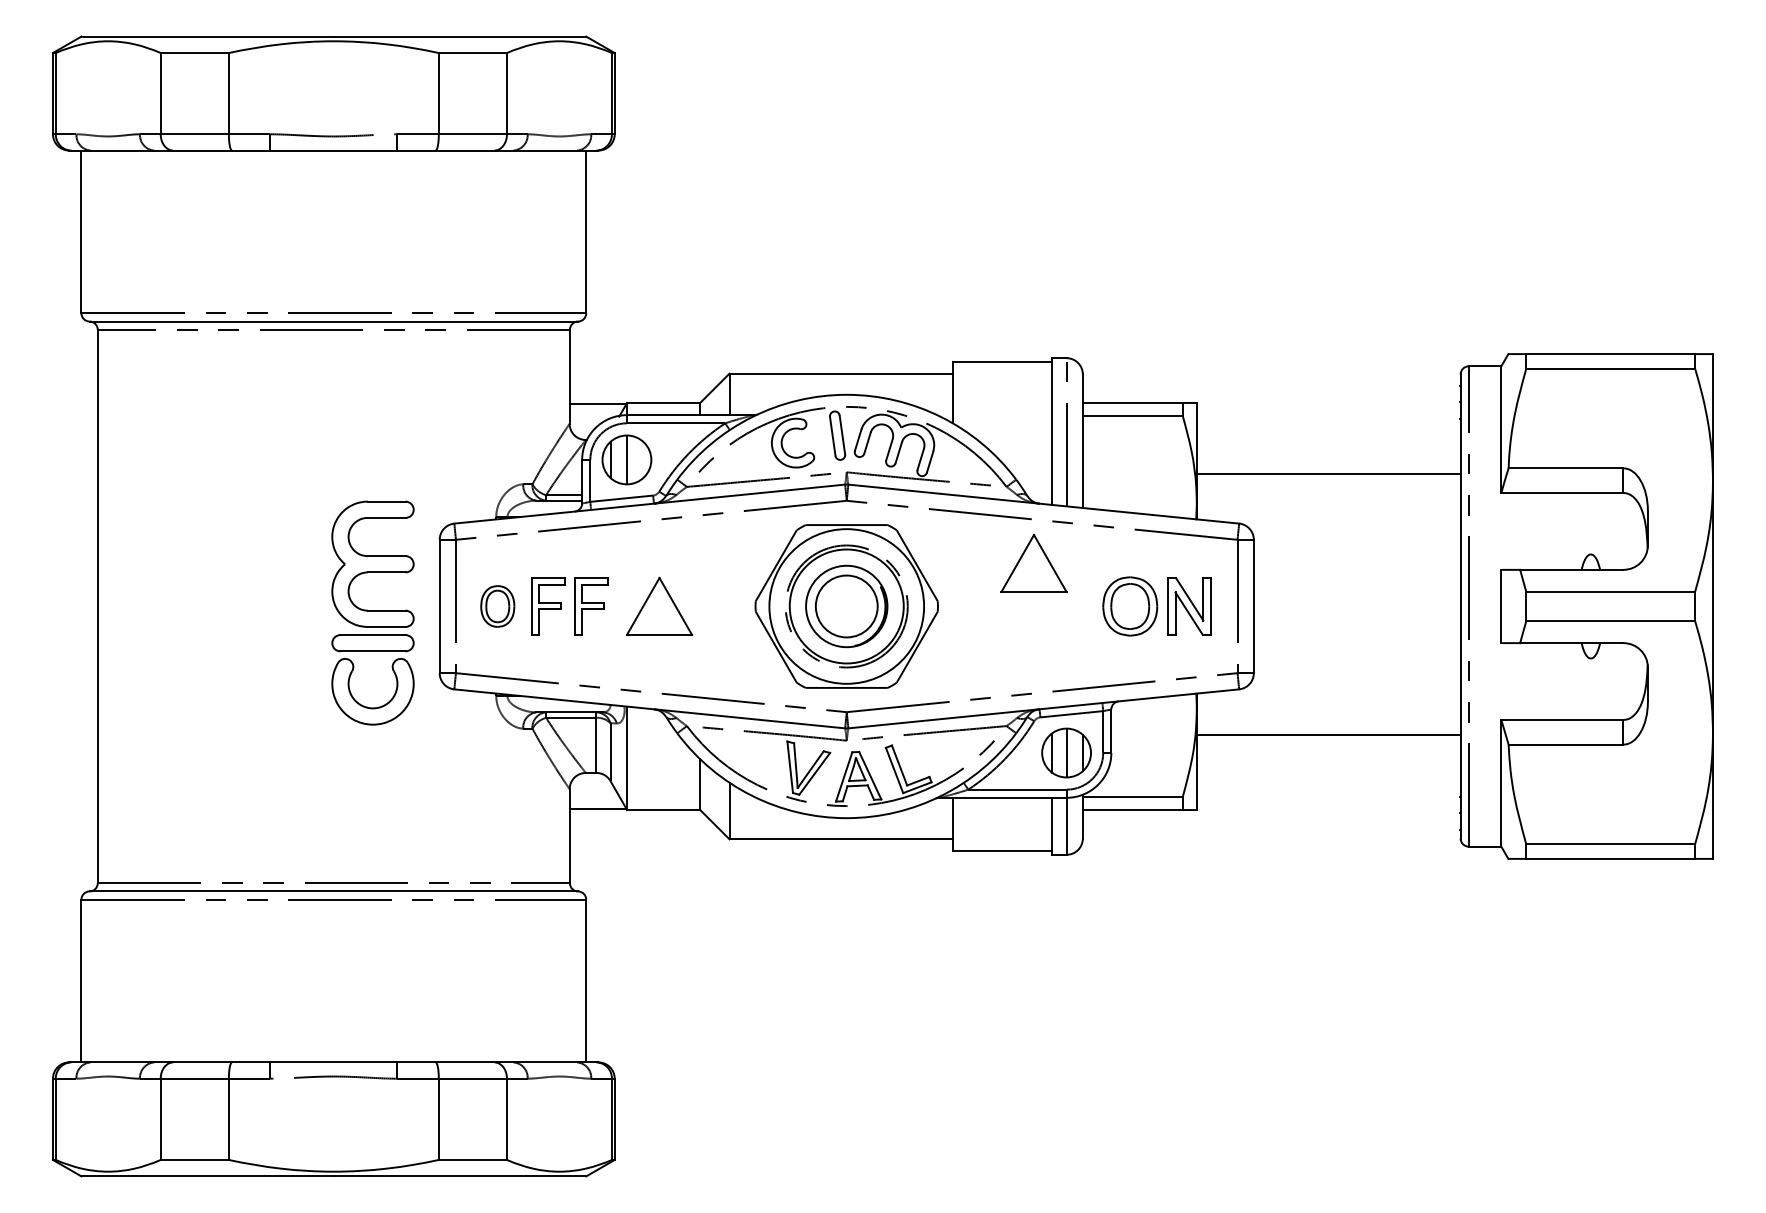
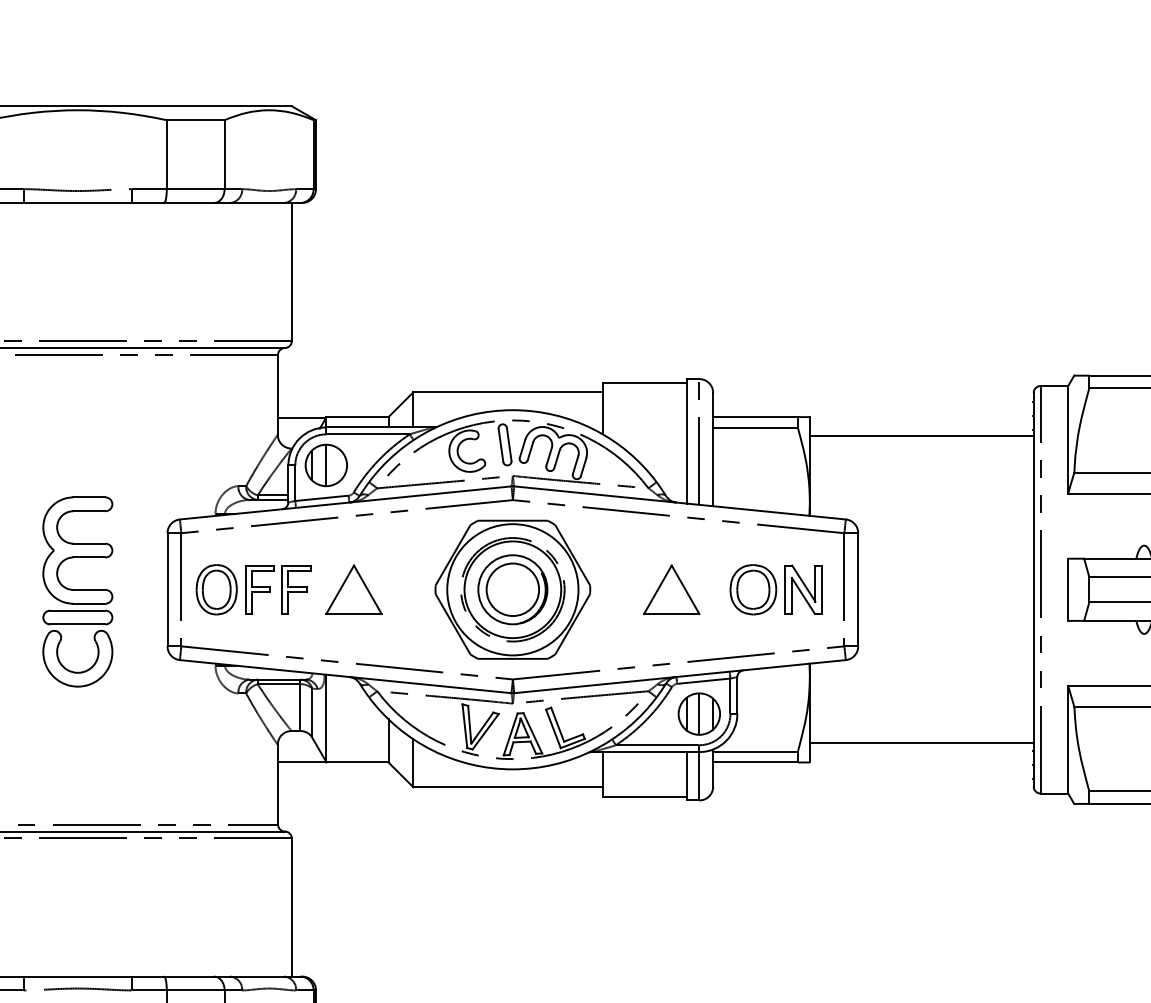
line: (1328, 473) -> (921, 436), moved
part: (1033, 562) -> (671, 588), moved
part: (497, 606) -> (216, 589), size x1.43
part: (372, 612) -> (77, 591), moved
line: (1328, 735) -> (921, 743), moved

